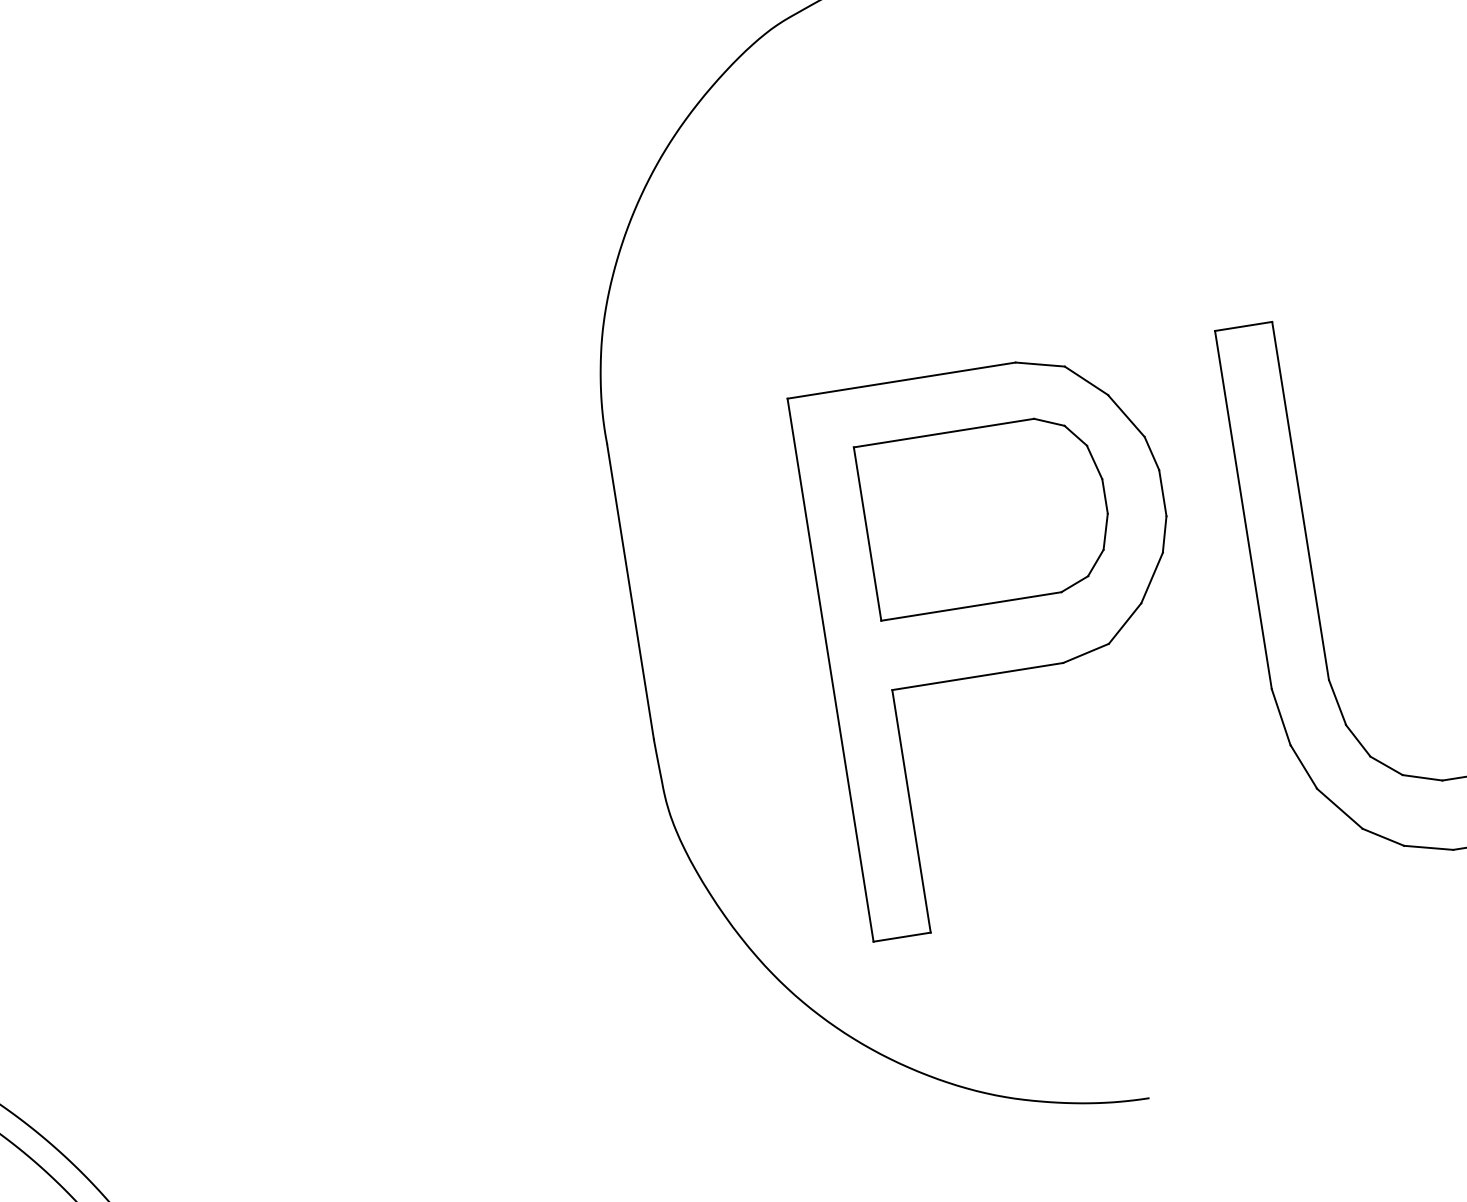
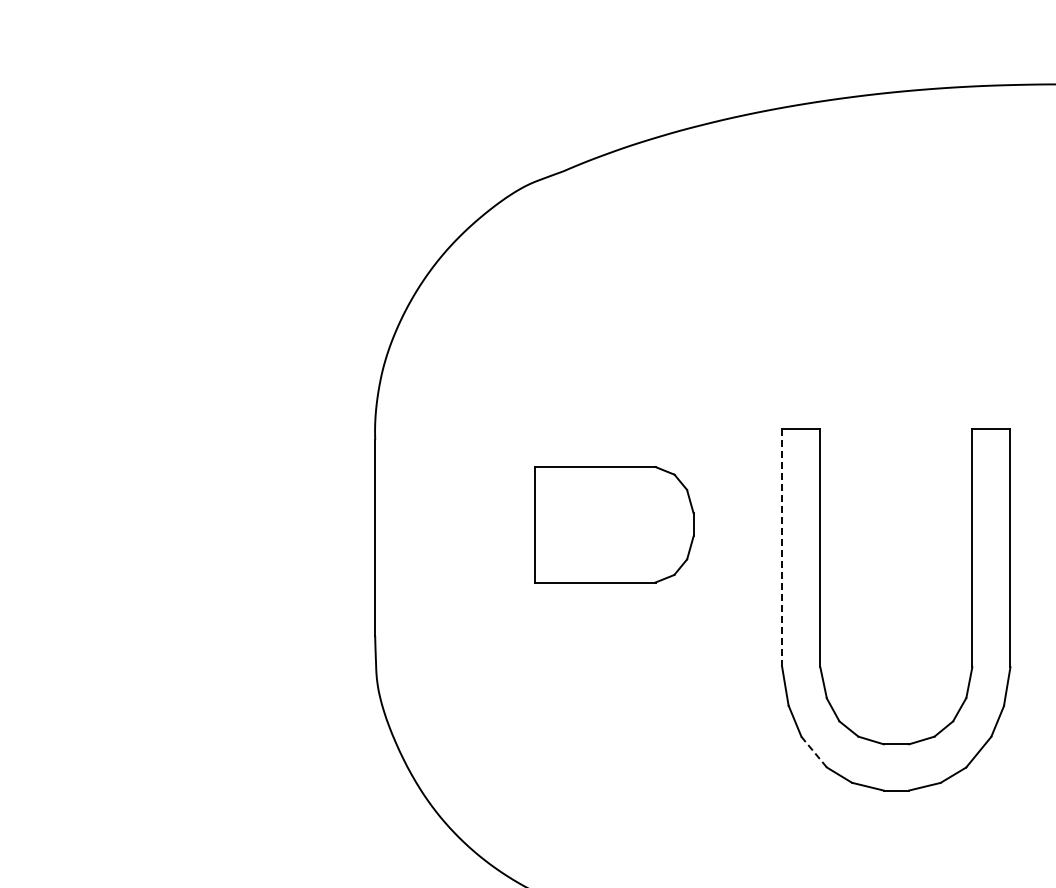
line: (1244, 510) -> (782, 548), solid -> dashed
part: (1006, 642) -> (614, 609), removed
line: (1340, 809) -> (814, 752), solid -> dashed

